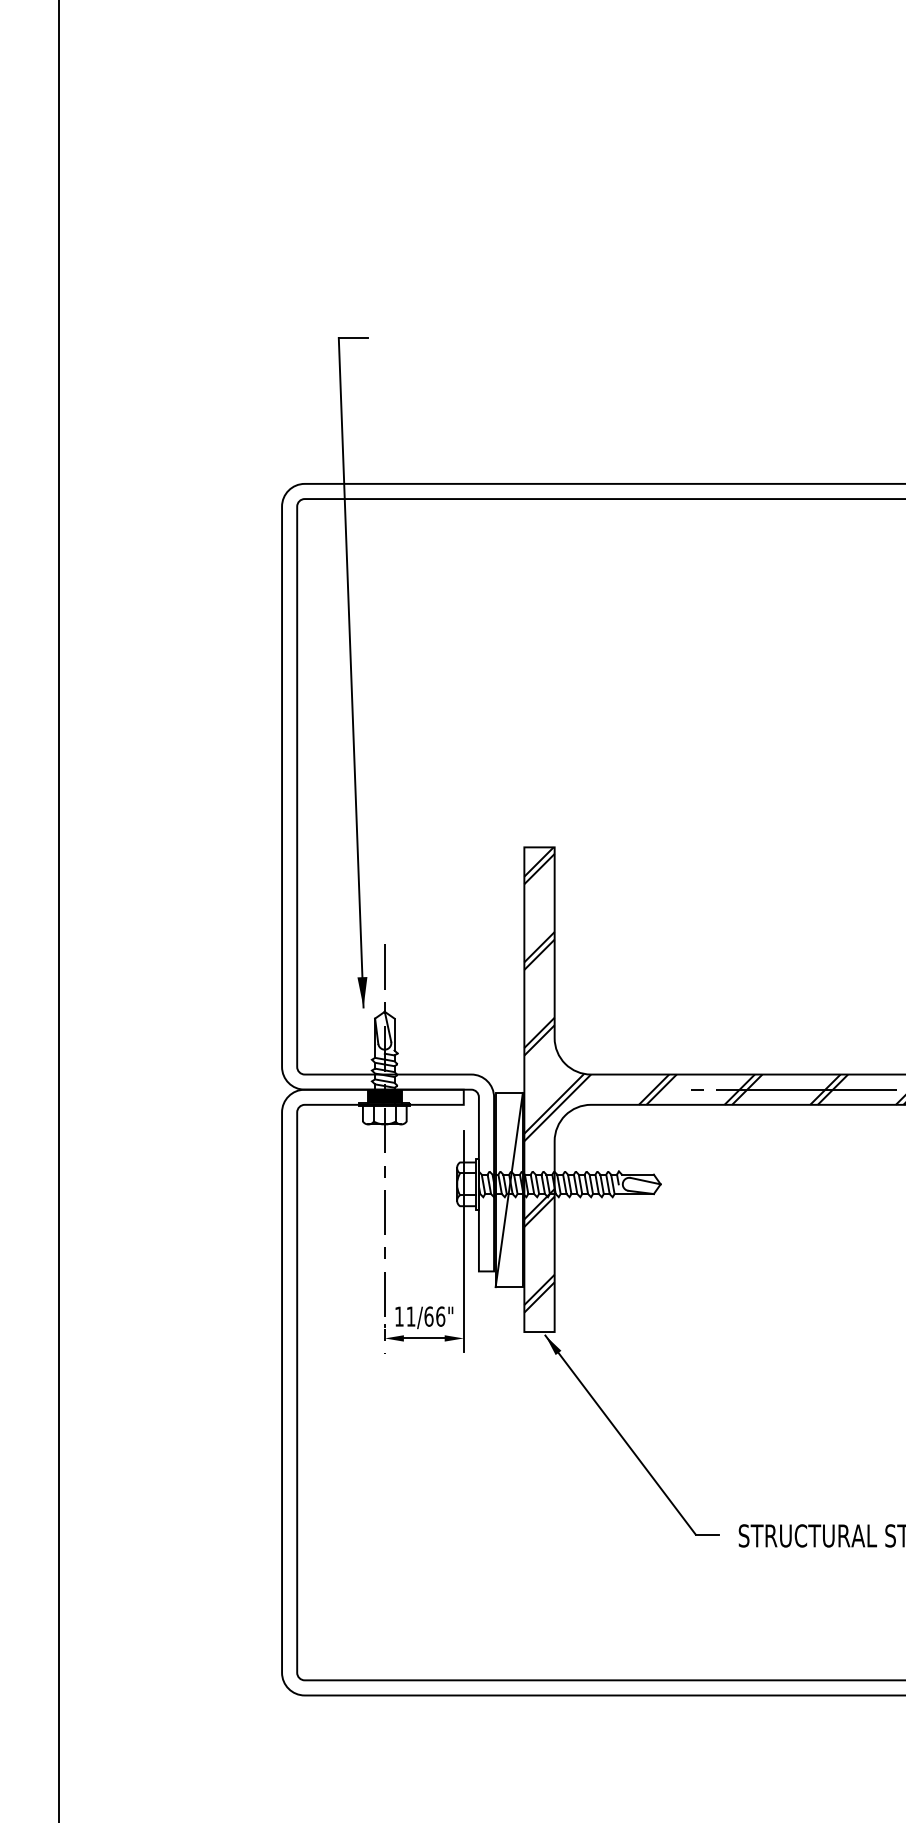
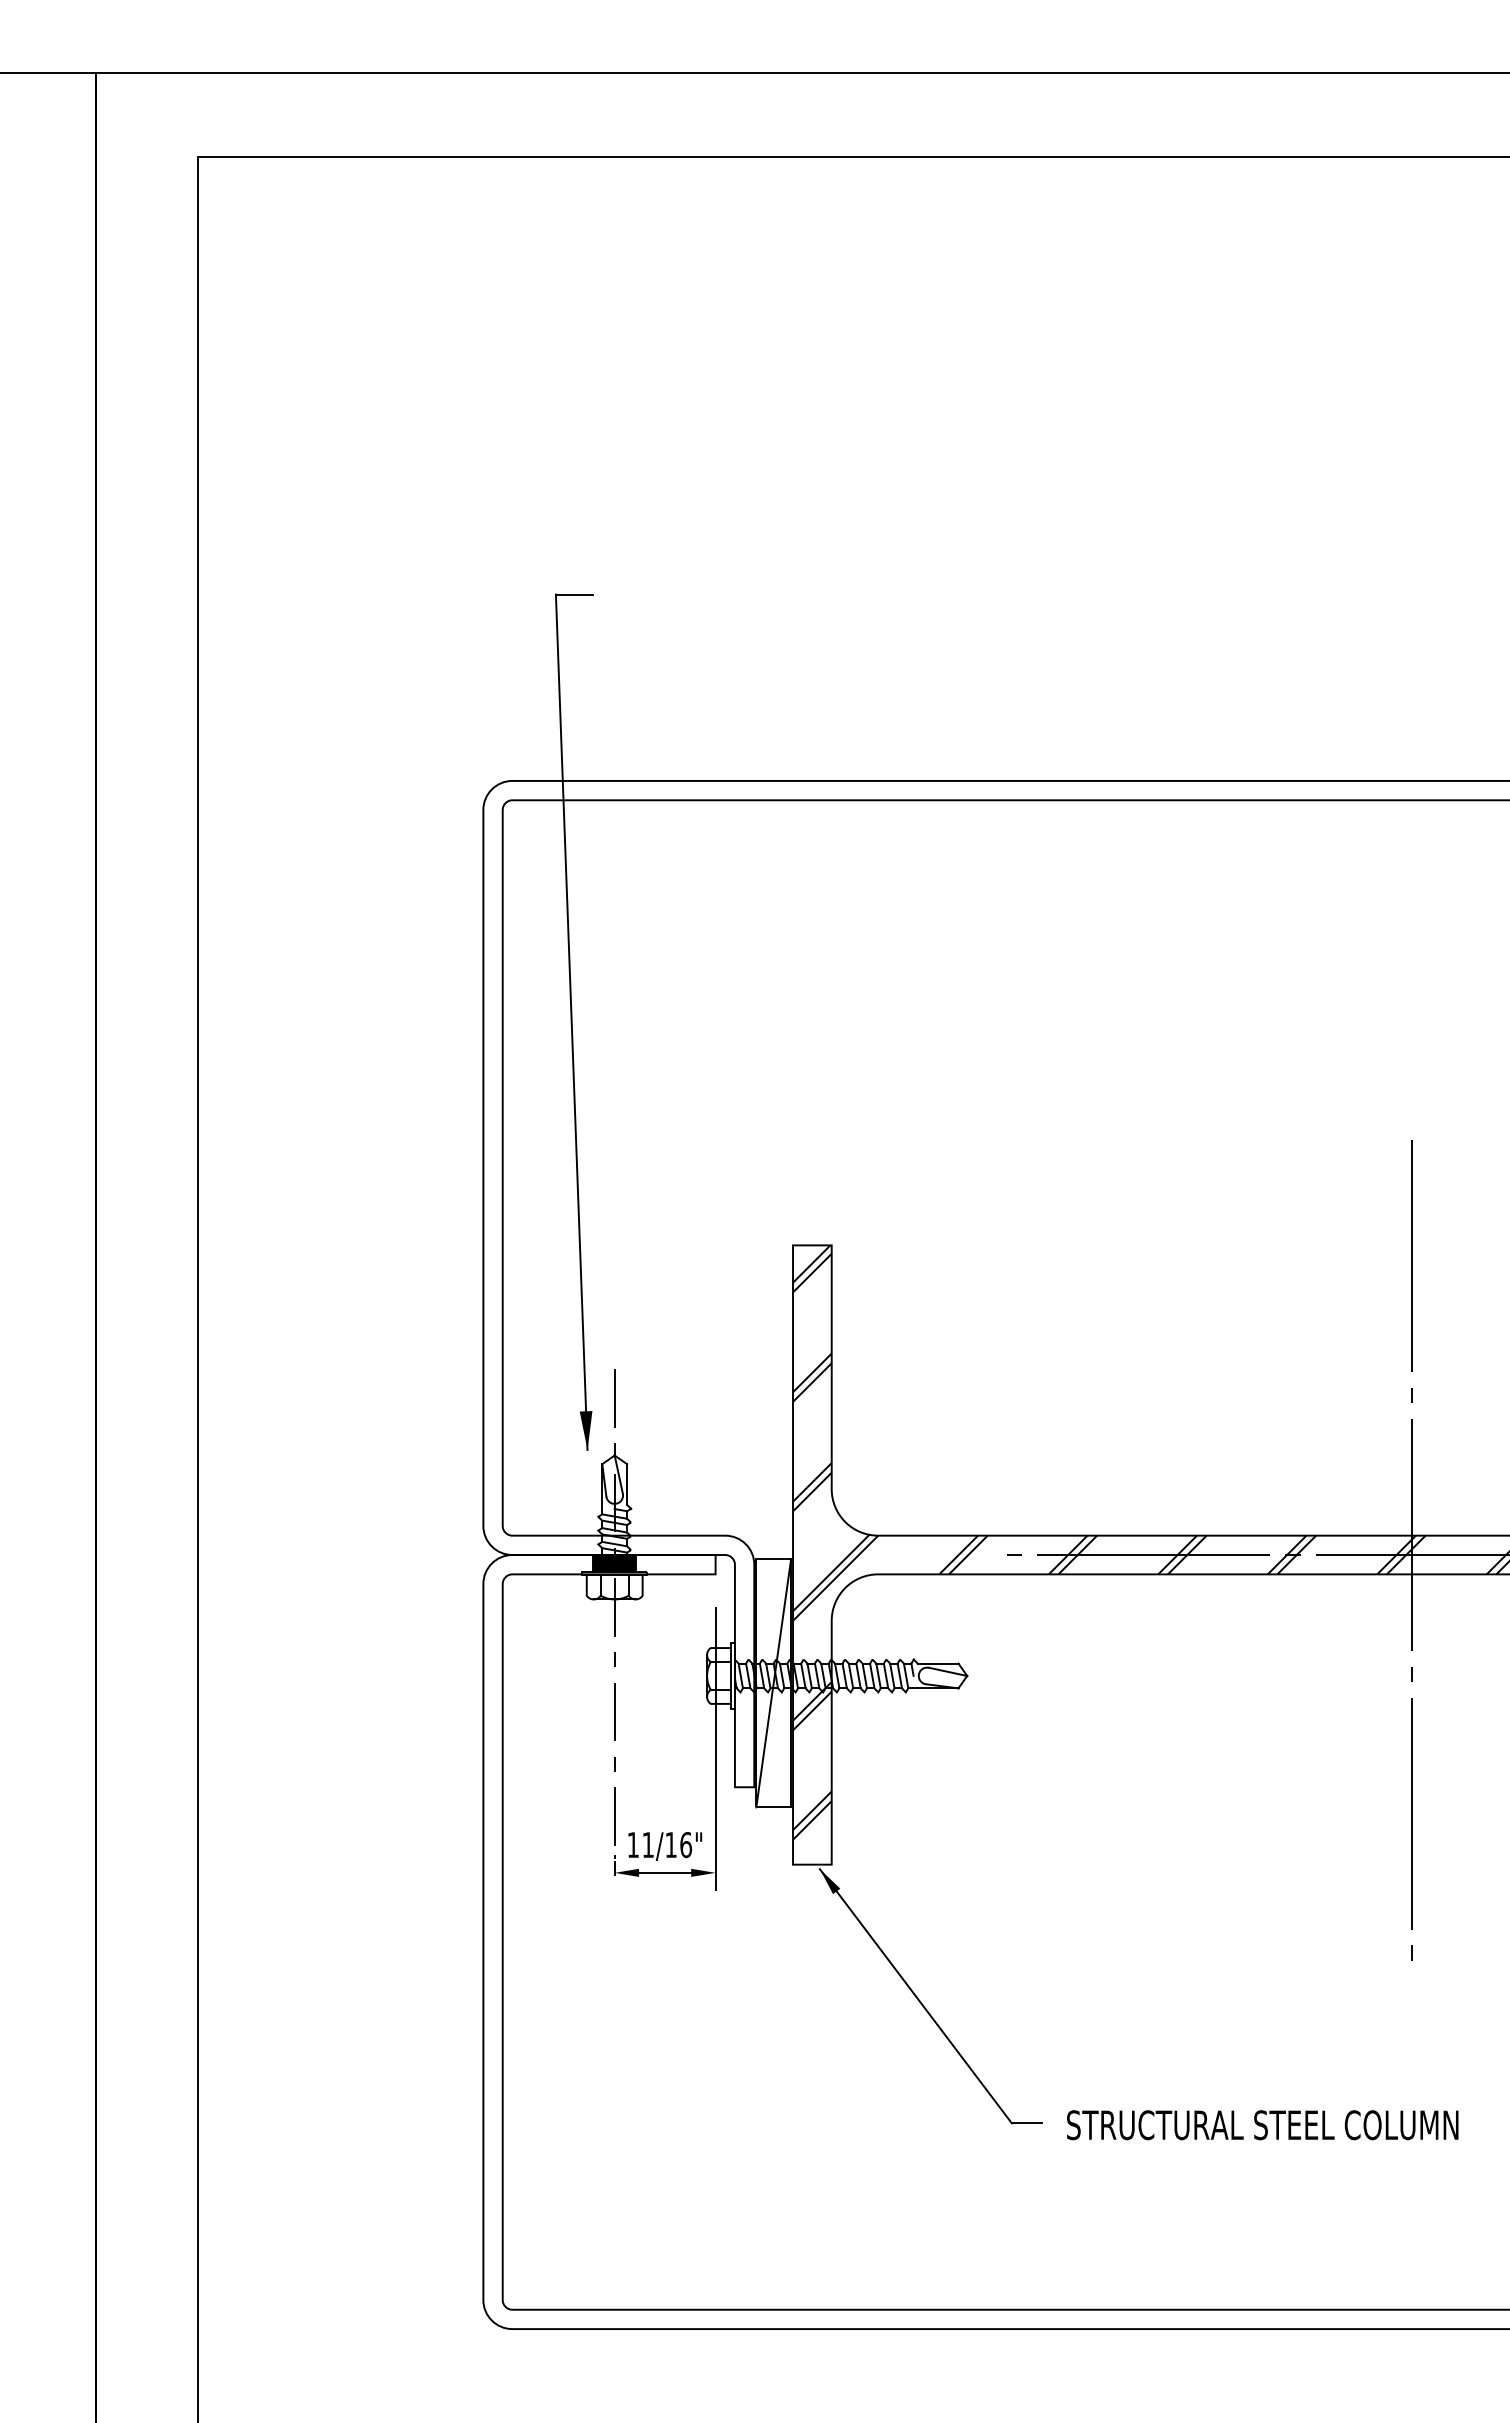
text: (429, 1317) -> (671, 1845), 11/66" -> 11/16"

